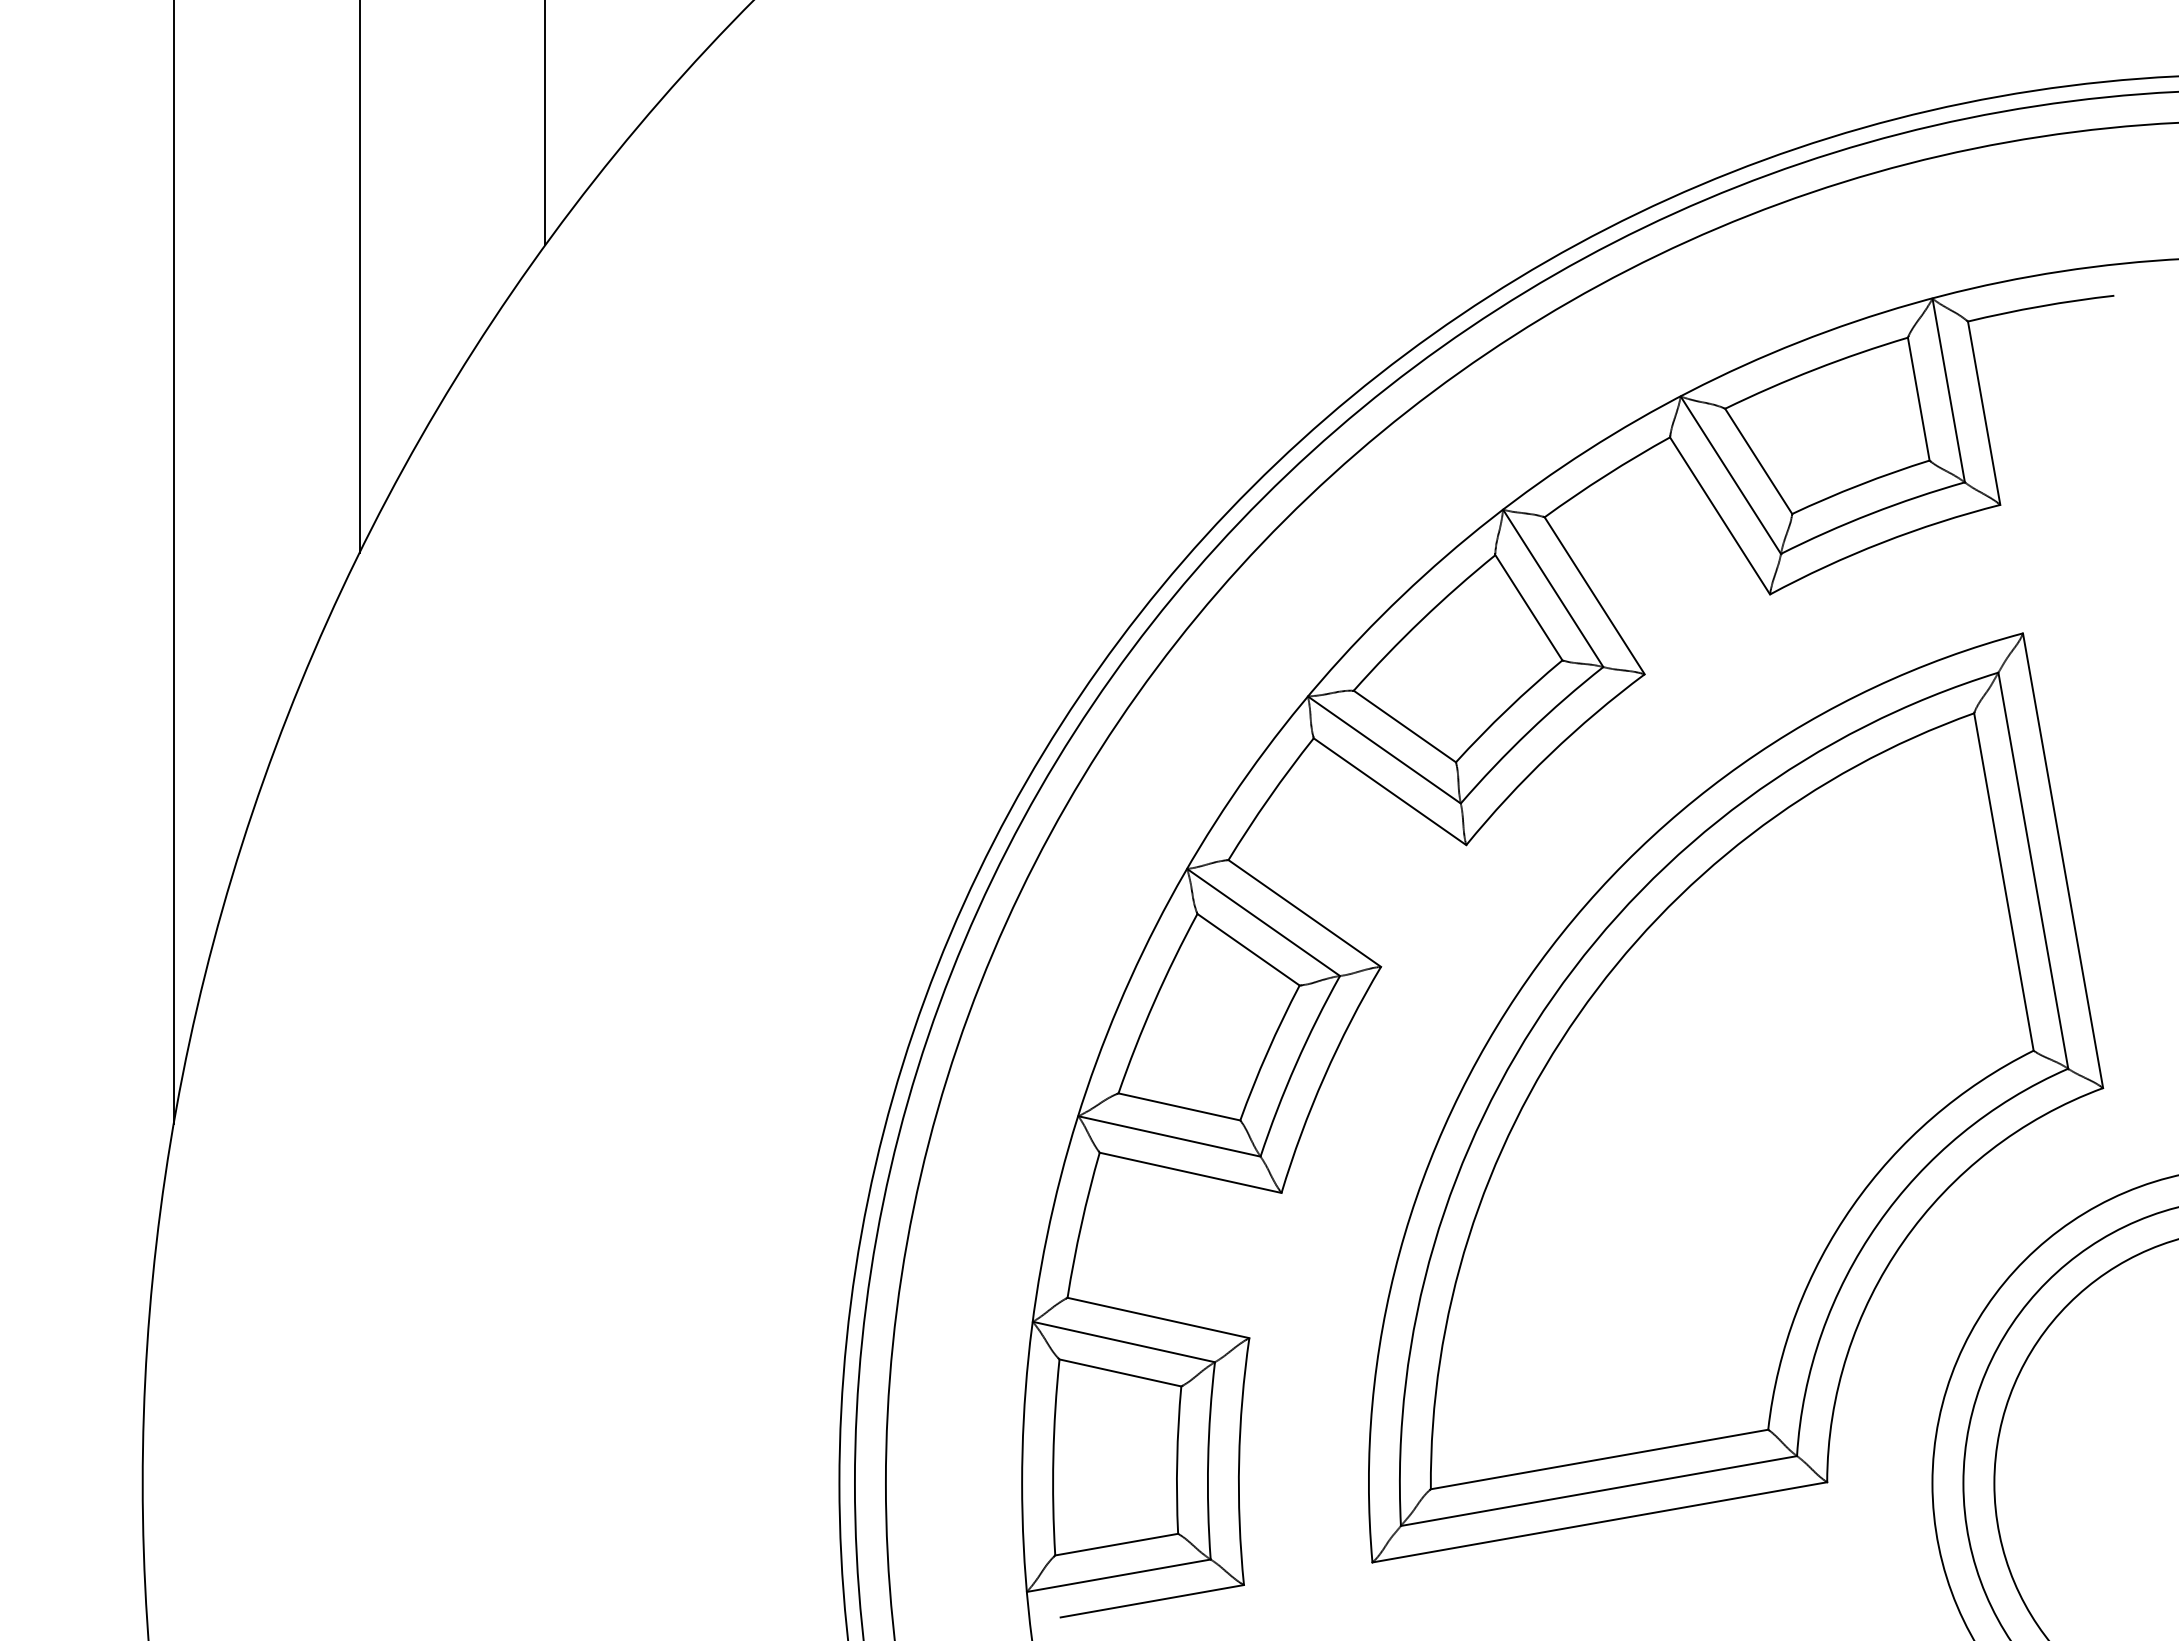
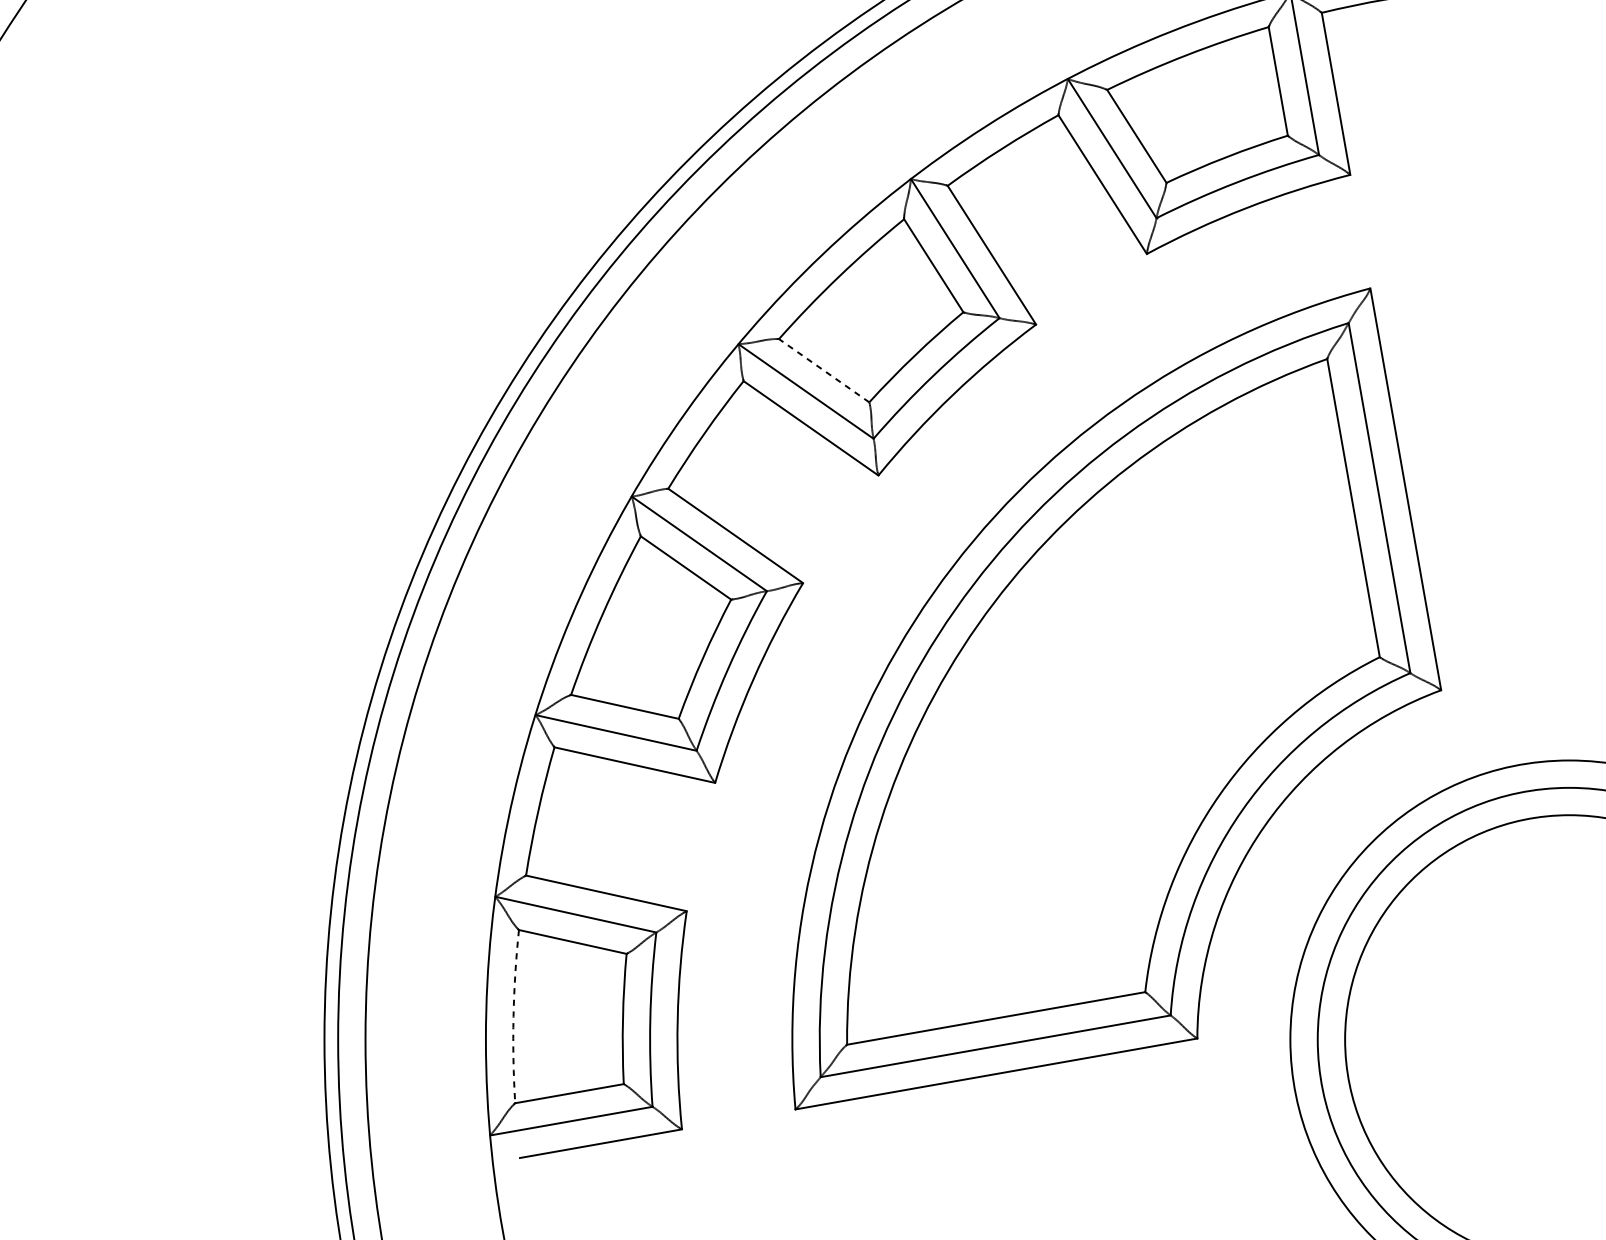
line: (1404, 726) -> (823, 370), solid -> dashed
arc: (1053, 1457) -> (513, 1016), solid -> dashed

